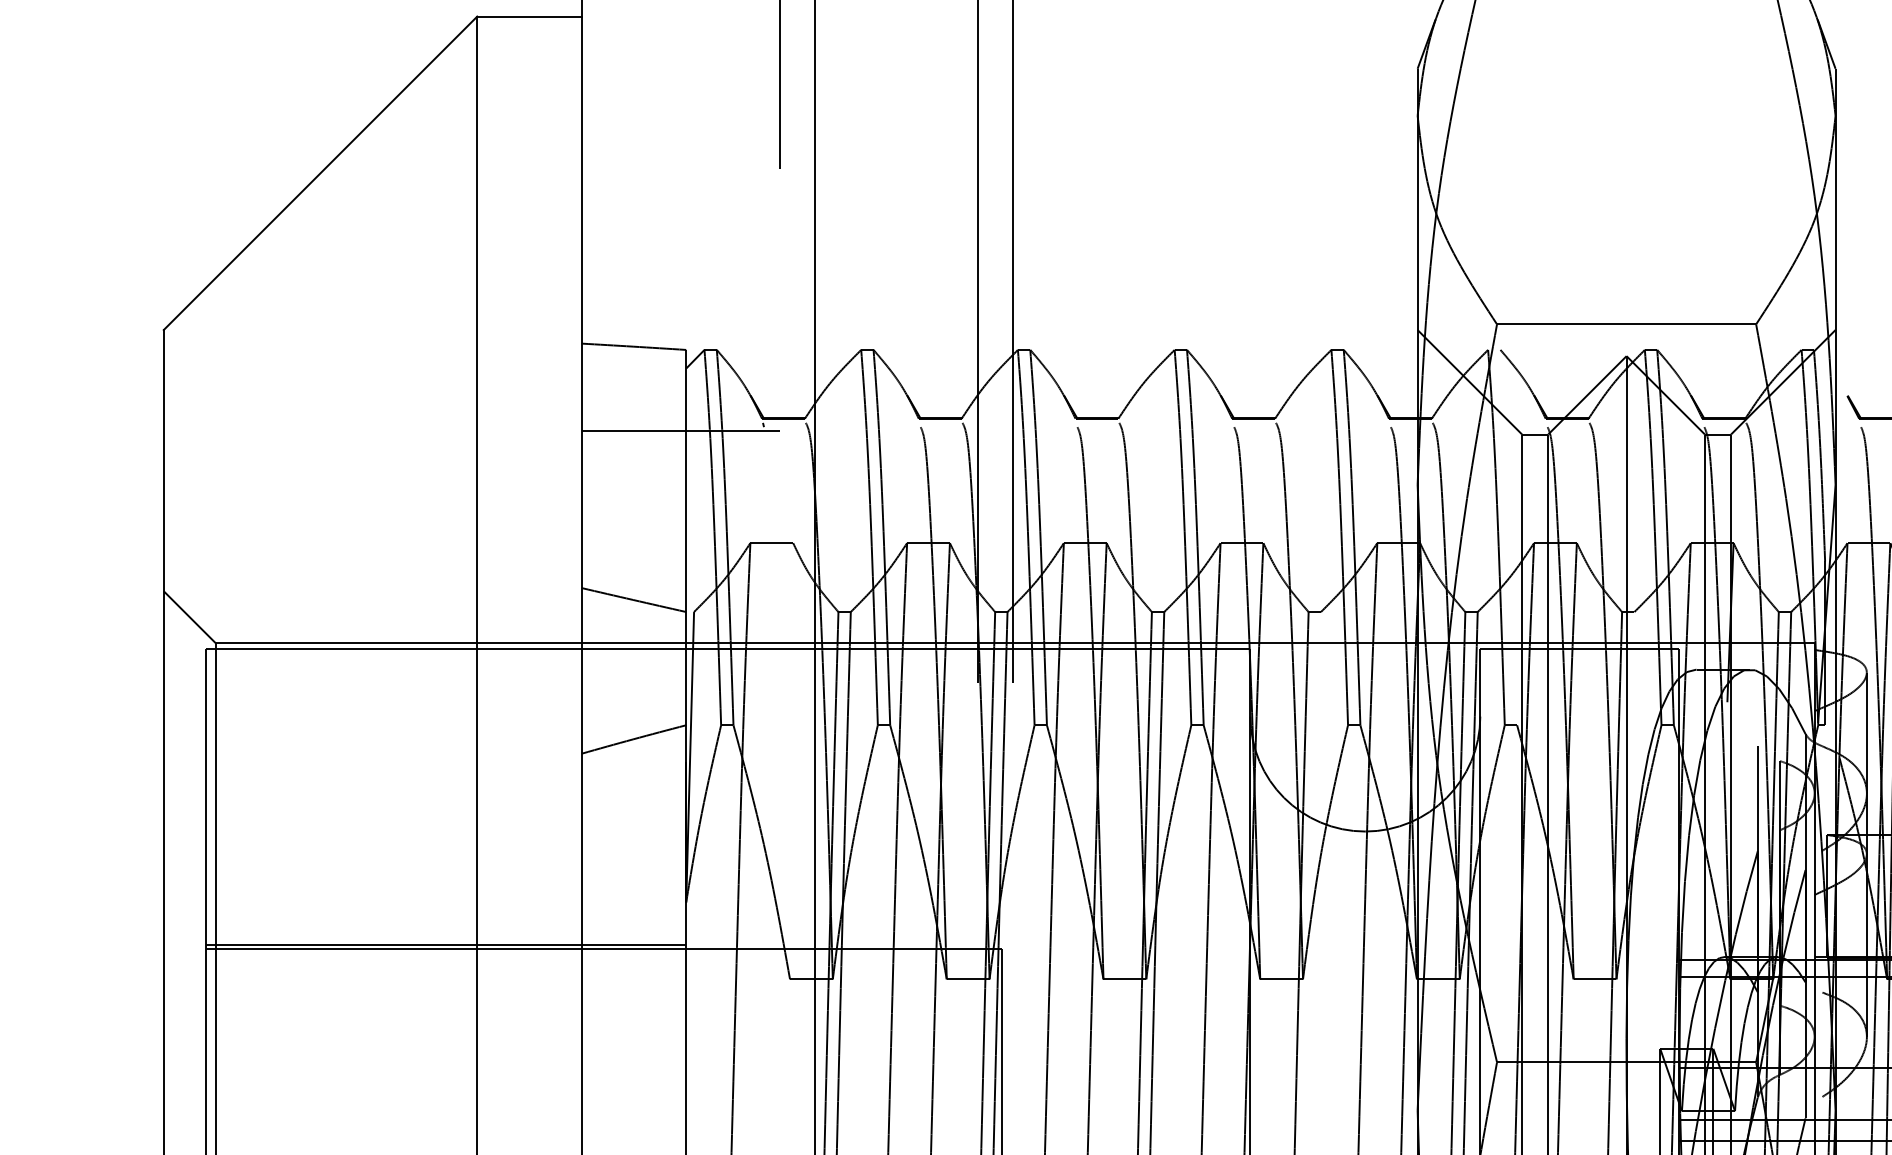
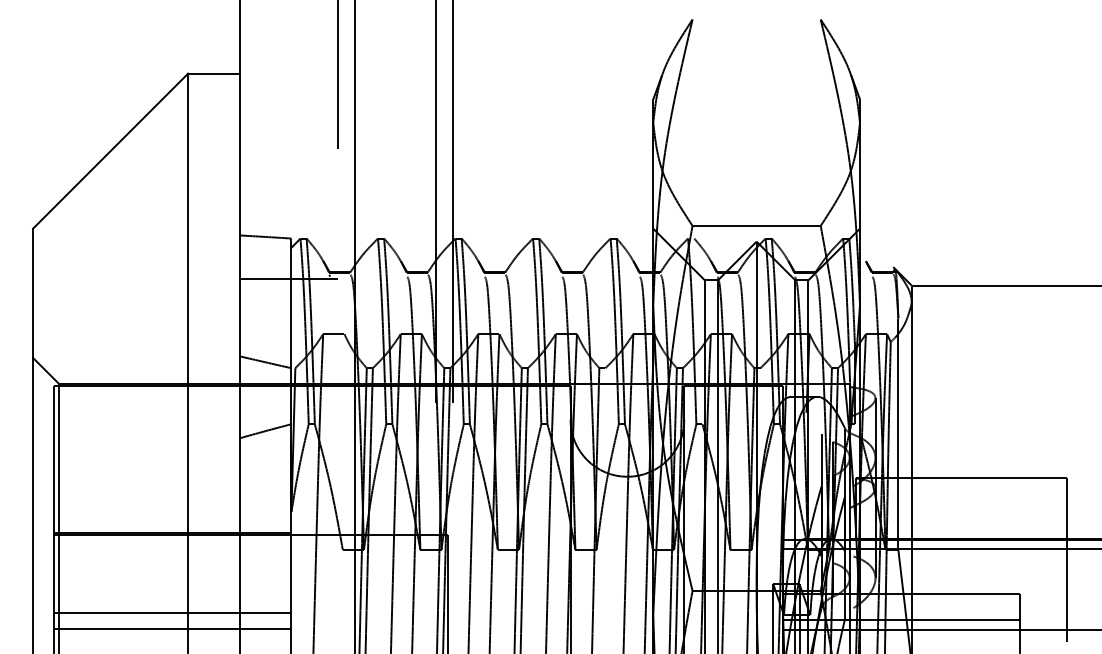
line: (445, 1105) -> (172, 612), added
line: (445, 1140) -> (172, 629), added

